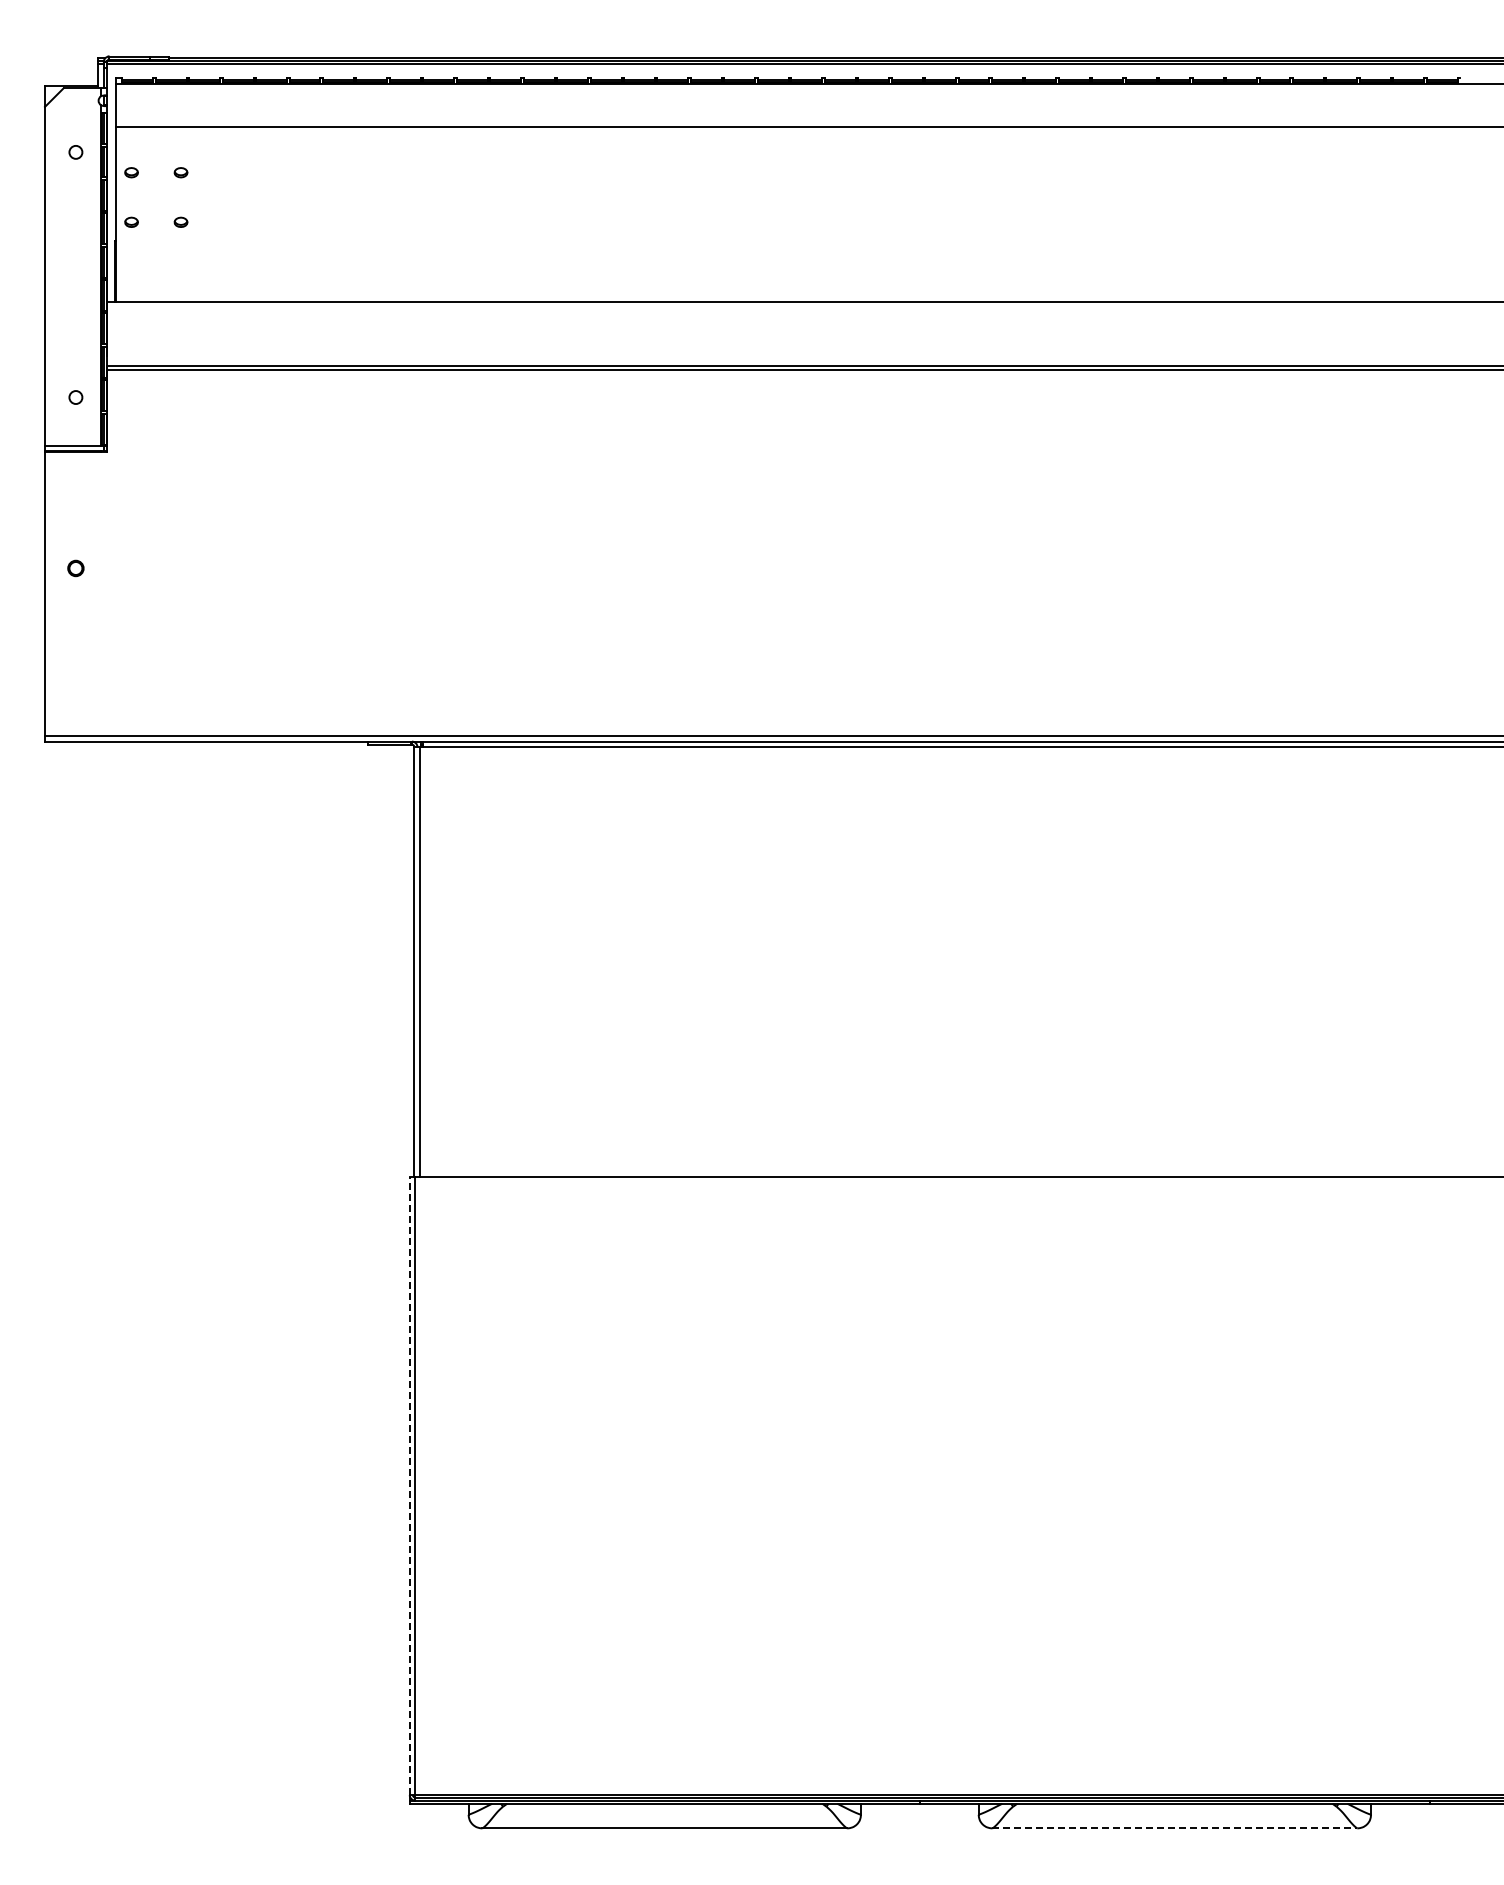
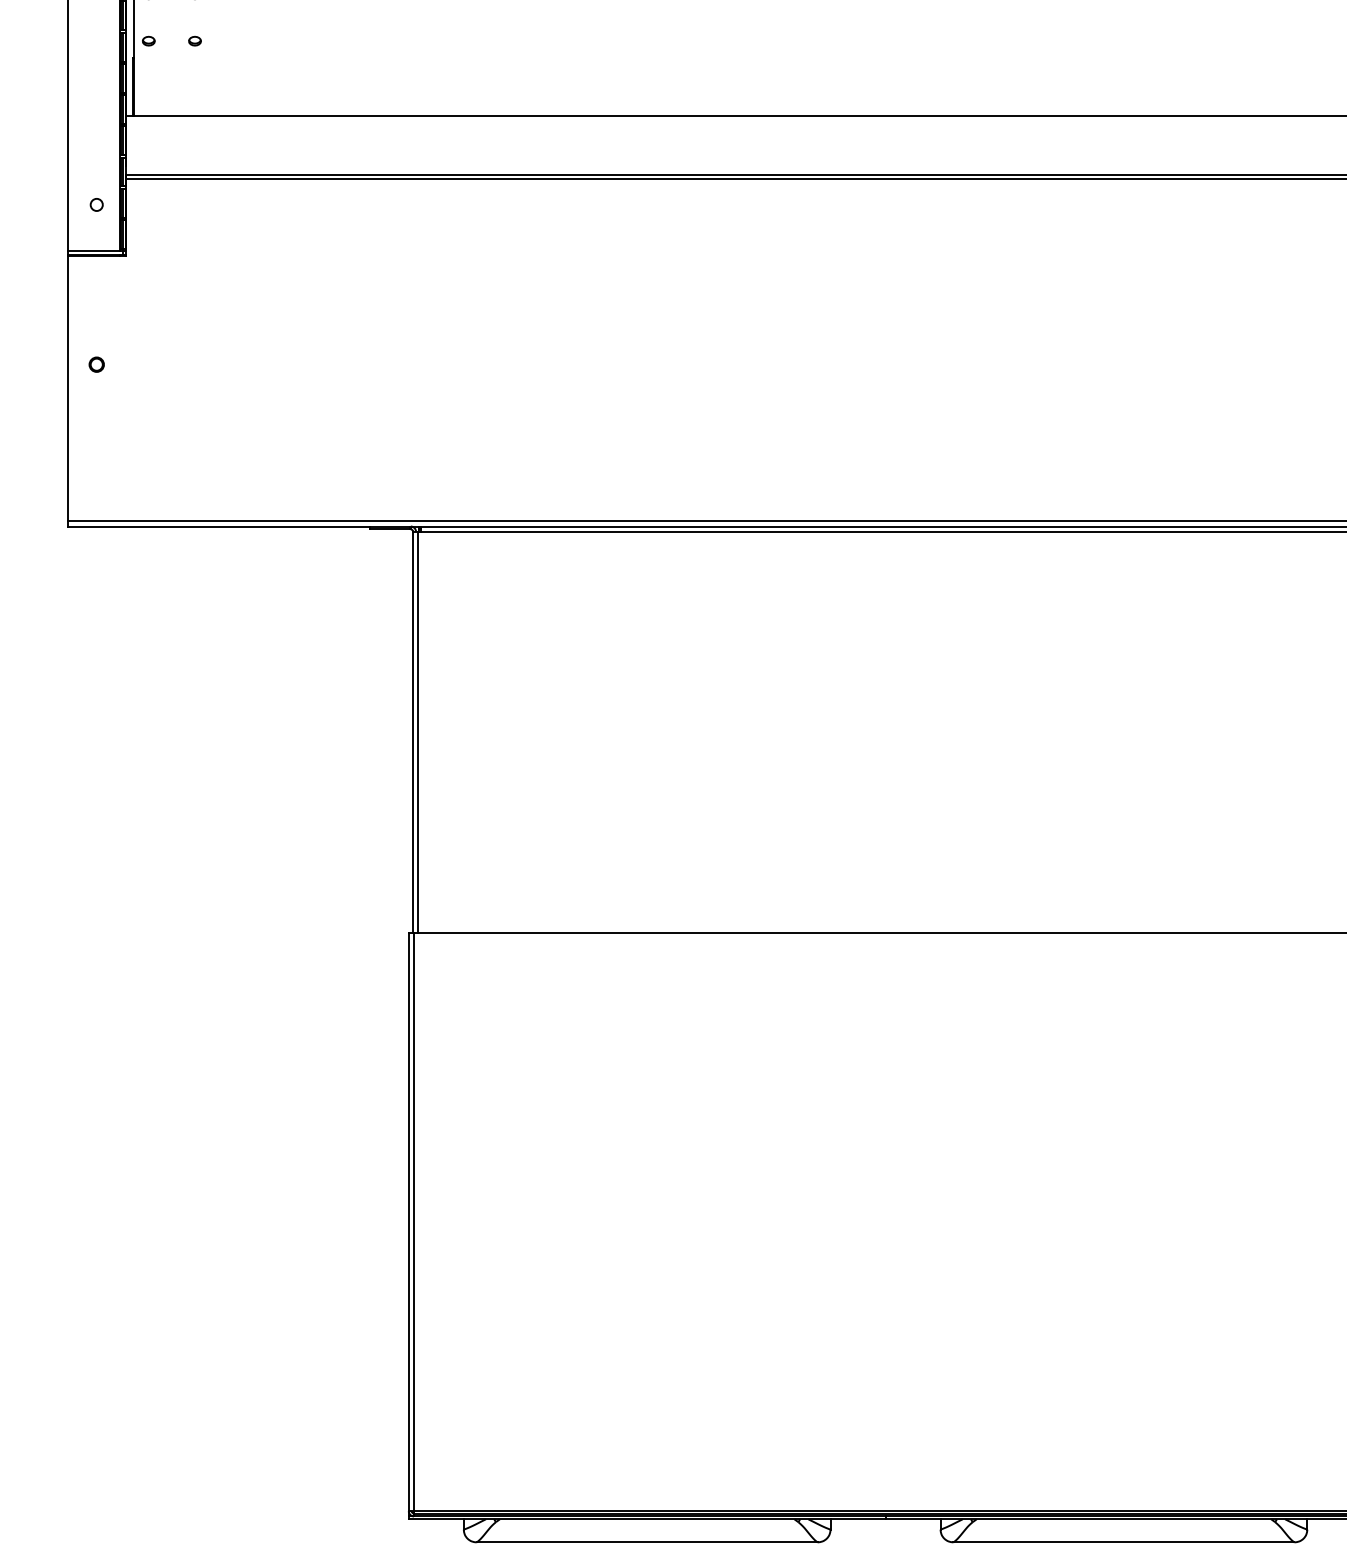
line: (409, 1485) -> (408, 1221), dashed -> solid
line: (1175, 1828) -> (1124, 1542), dashed -> solid

